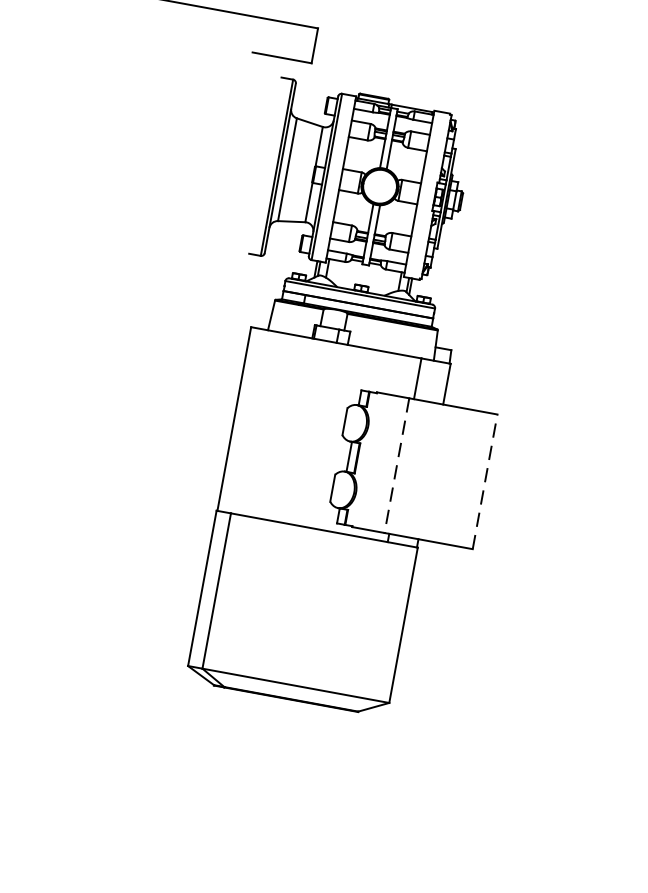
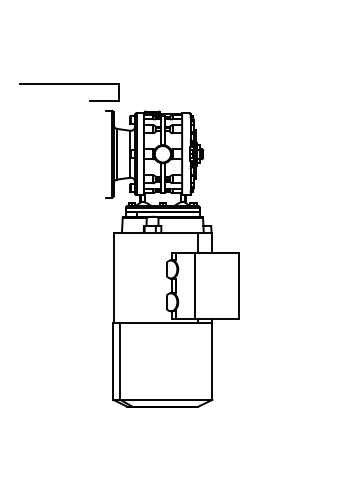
line: (397, 466) -> (195, 286), dashed -> solid
line: (484, 480) -> (238, 285), dashed -> solid

